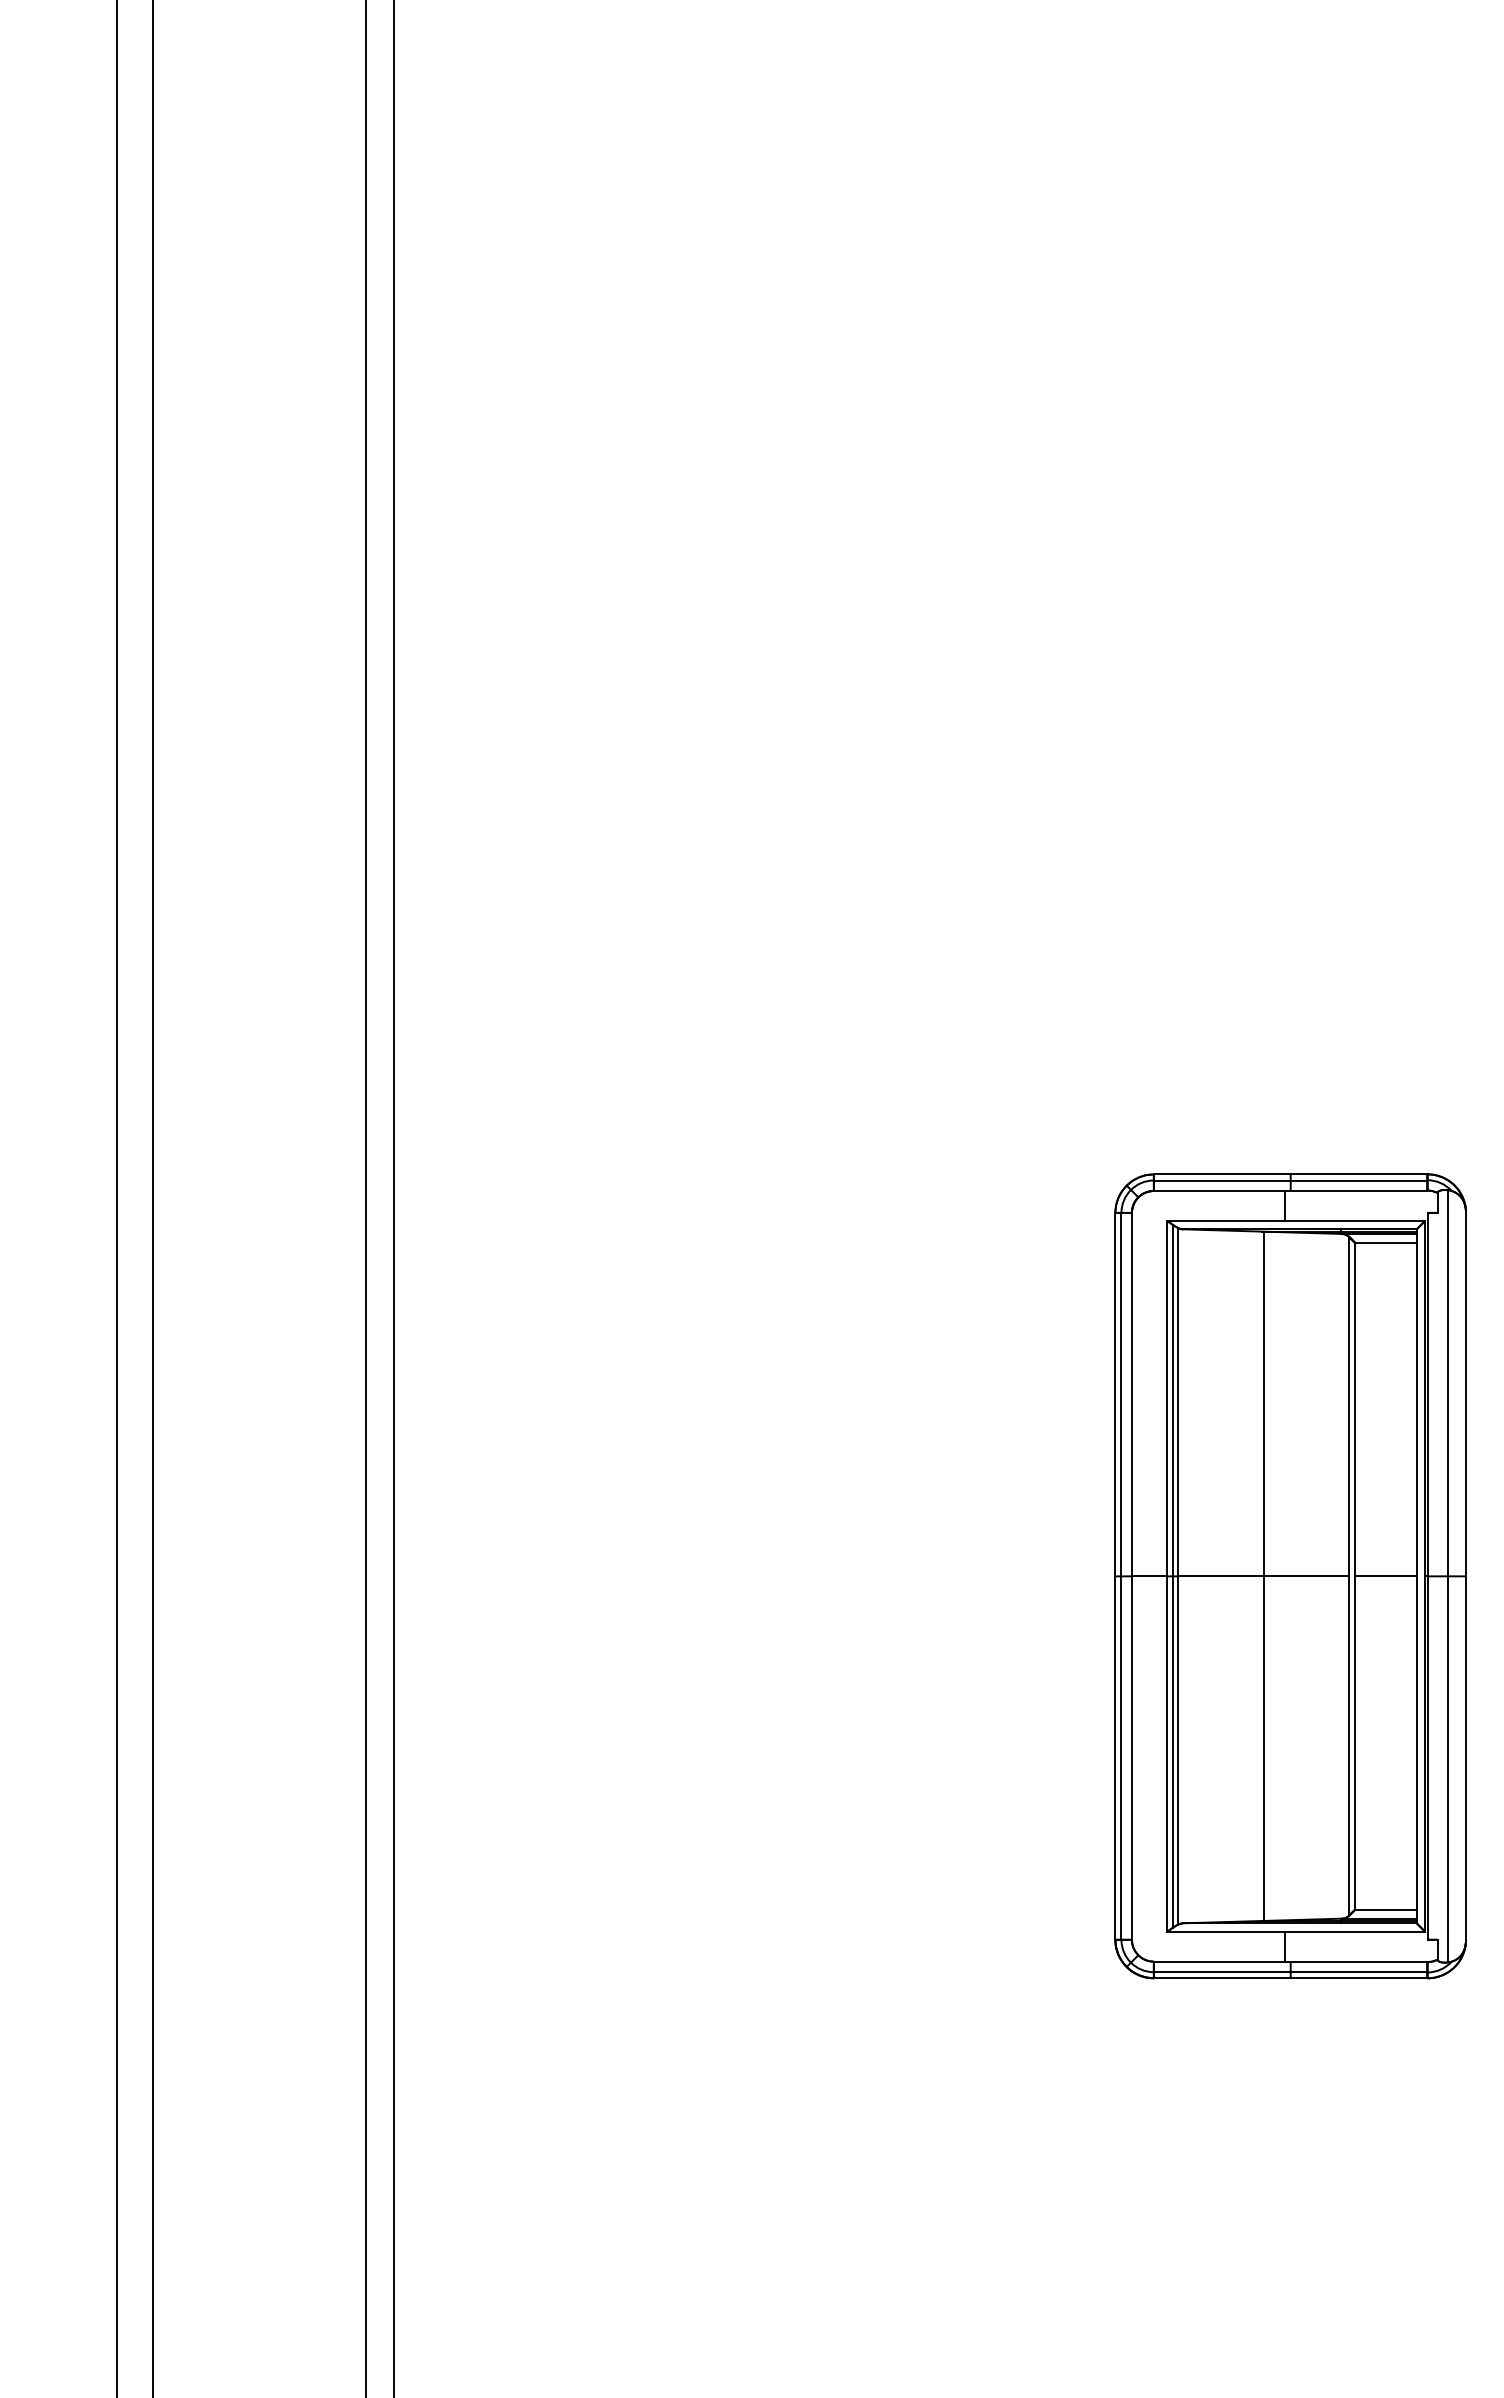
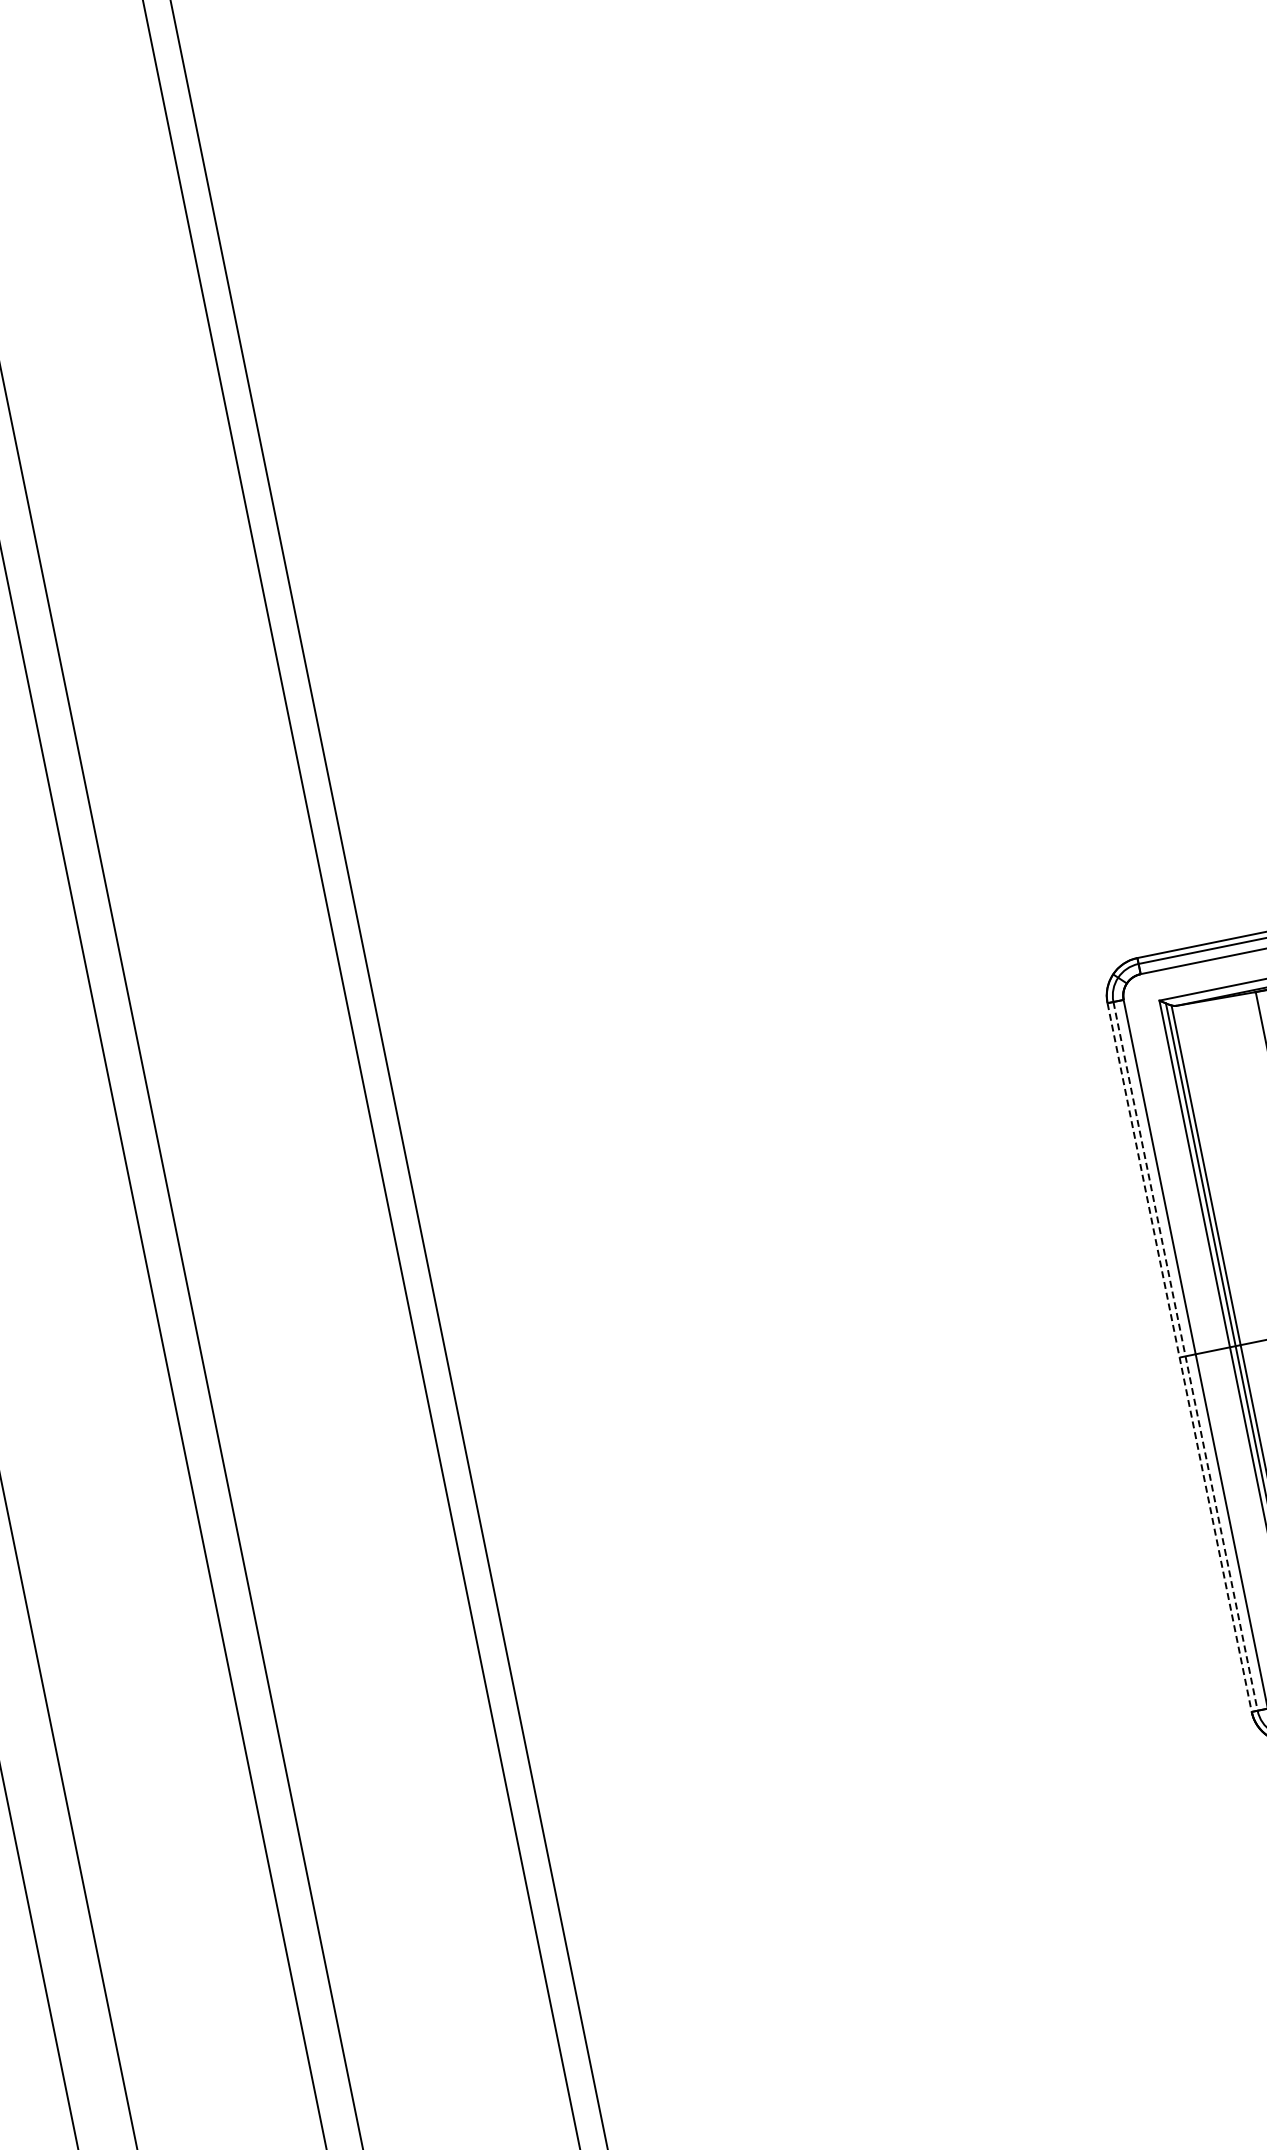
line: (1115, 1576) -> (1179, 1357), solid -> dashed
line: (1121, 1576) -> (1185, 1356), solid -> dashed

